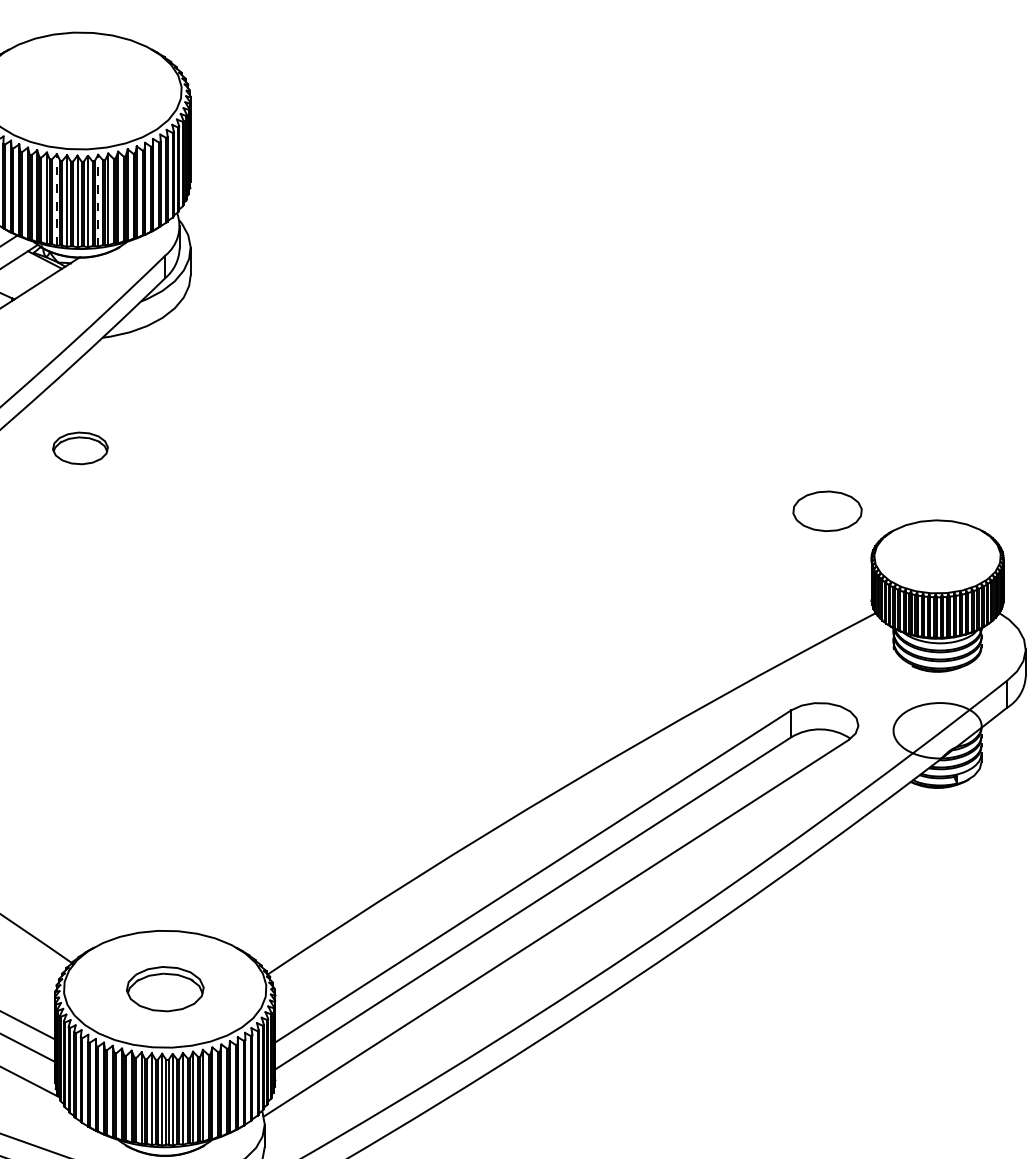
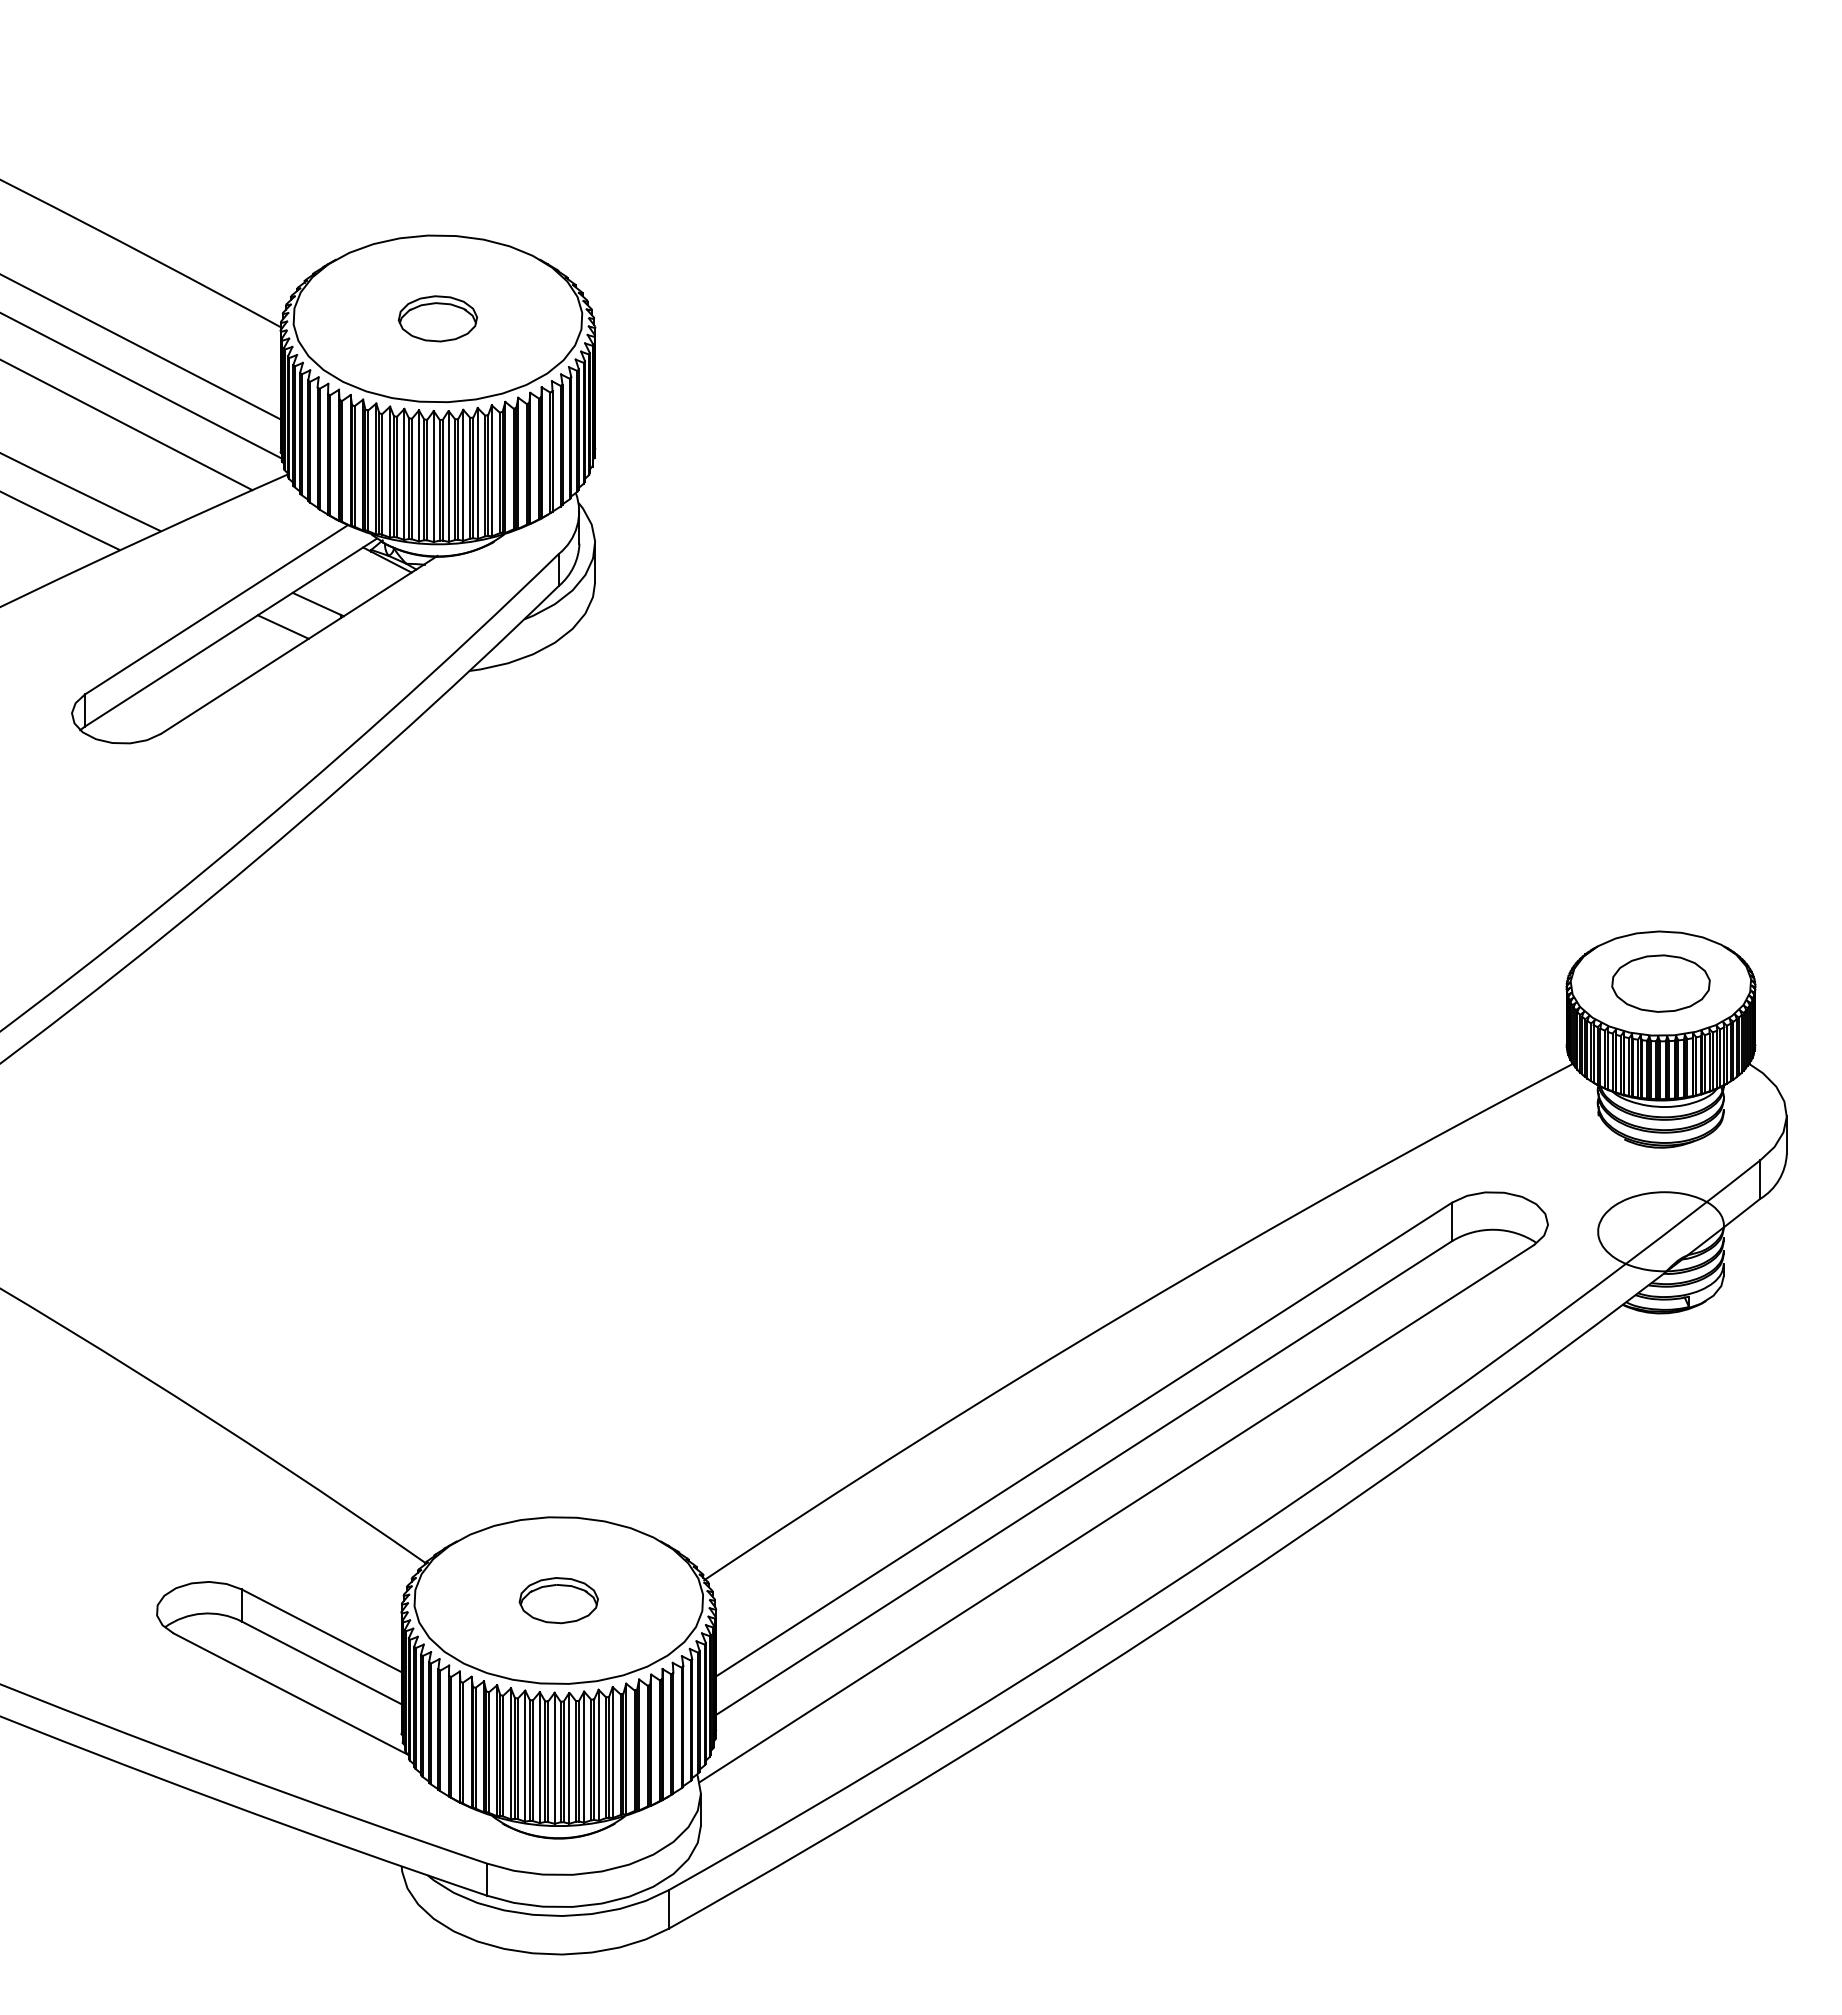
line: (57, 199) -> (404, 473), dashed -> solid
line: (98, 200) -> (463, 474), dashed -> solid
part: (80, 448) -> (437, 318), moved
part: (827, 511) -> (1660, 983), moved
part: (164, 989) -> (558, 1600), size x0.71

